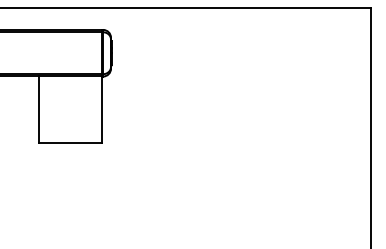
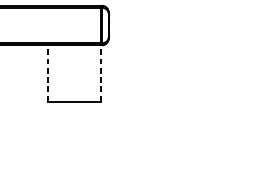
line: (39, 109) -> (48, 73), solid -> dashed
line: (101, 109) -> (100, 73), solid -> dashed

